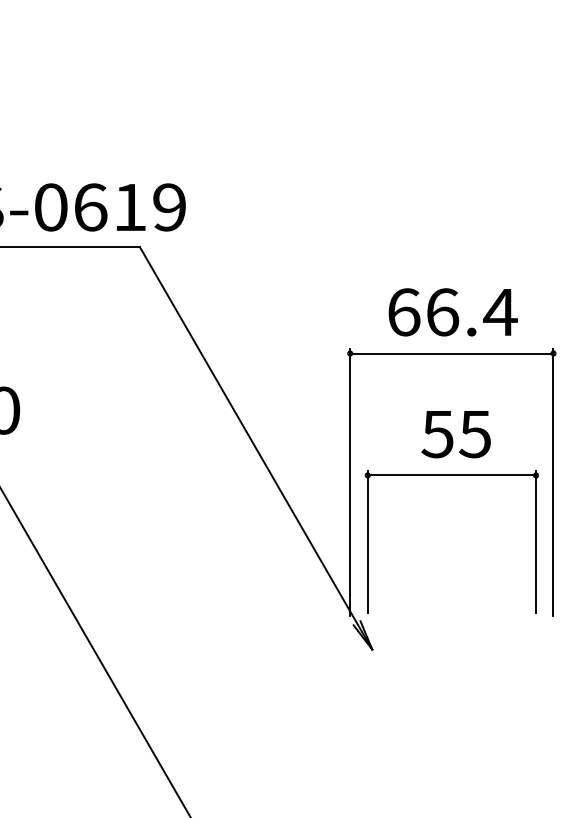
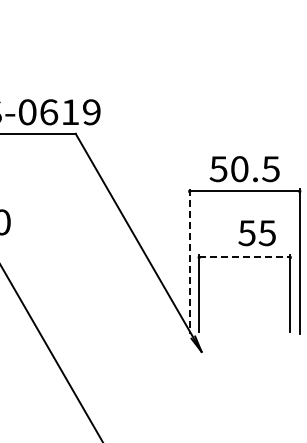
text: (451, 313) -> (244, 169), 66.4 -> 50.5
text: (455, 434) -> (256, 233), moved
line: (451, 475) -> (244, 257), solid -> dashed
line: (349, 482) -> (189, 261), solid -> dashed

